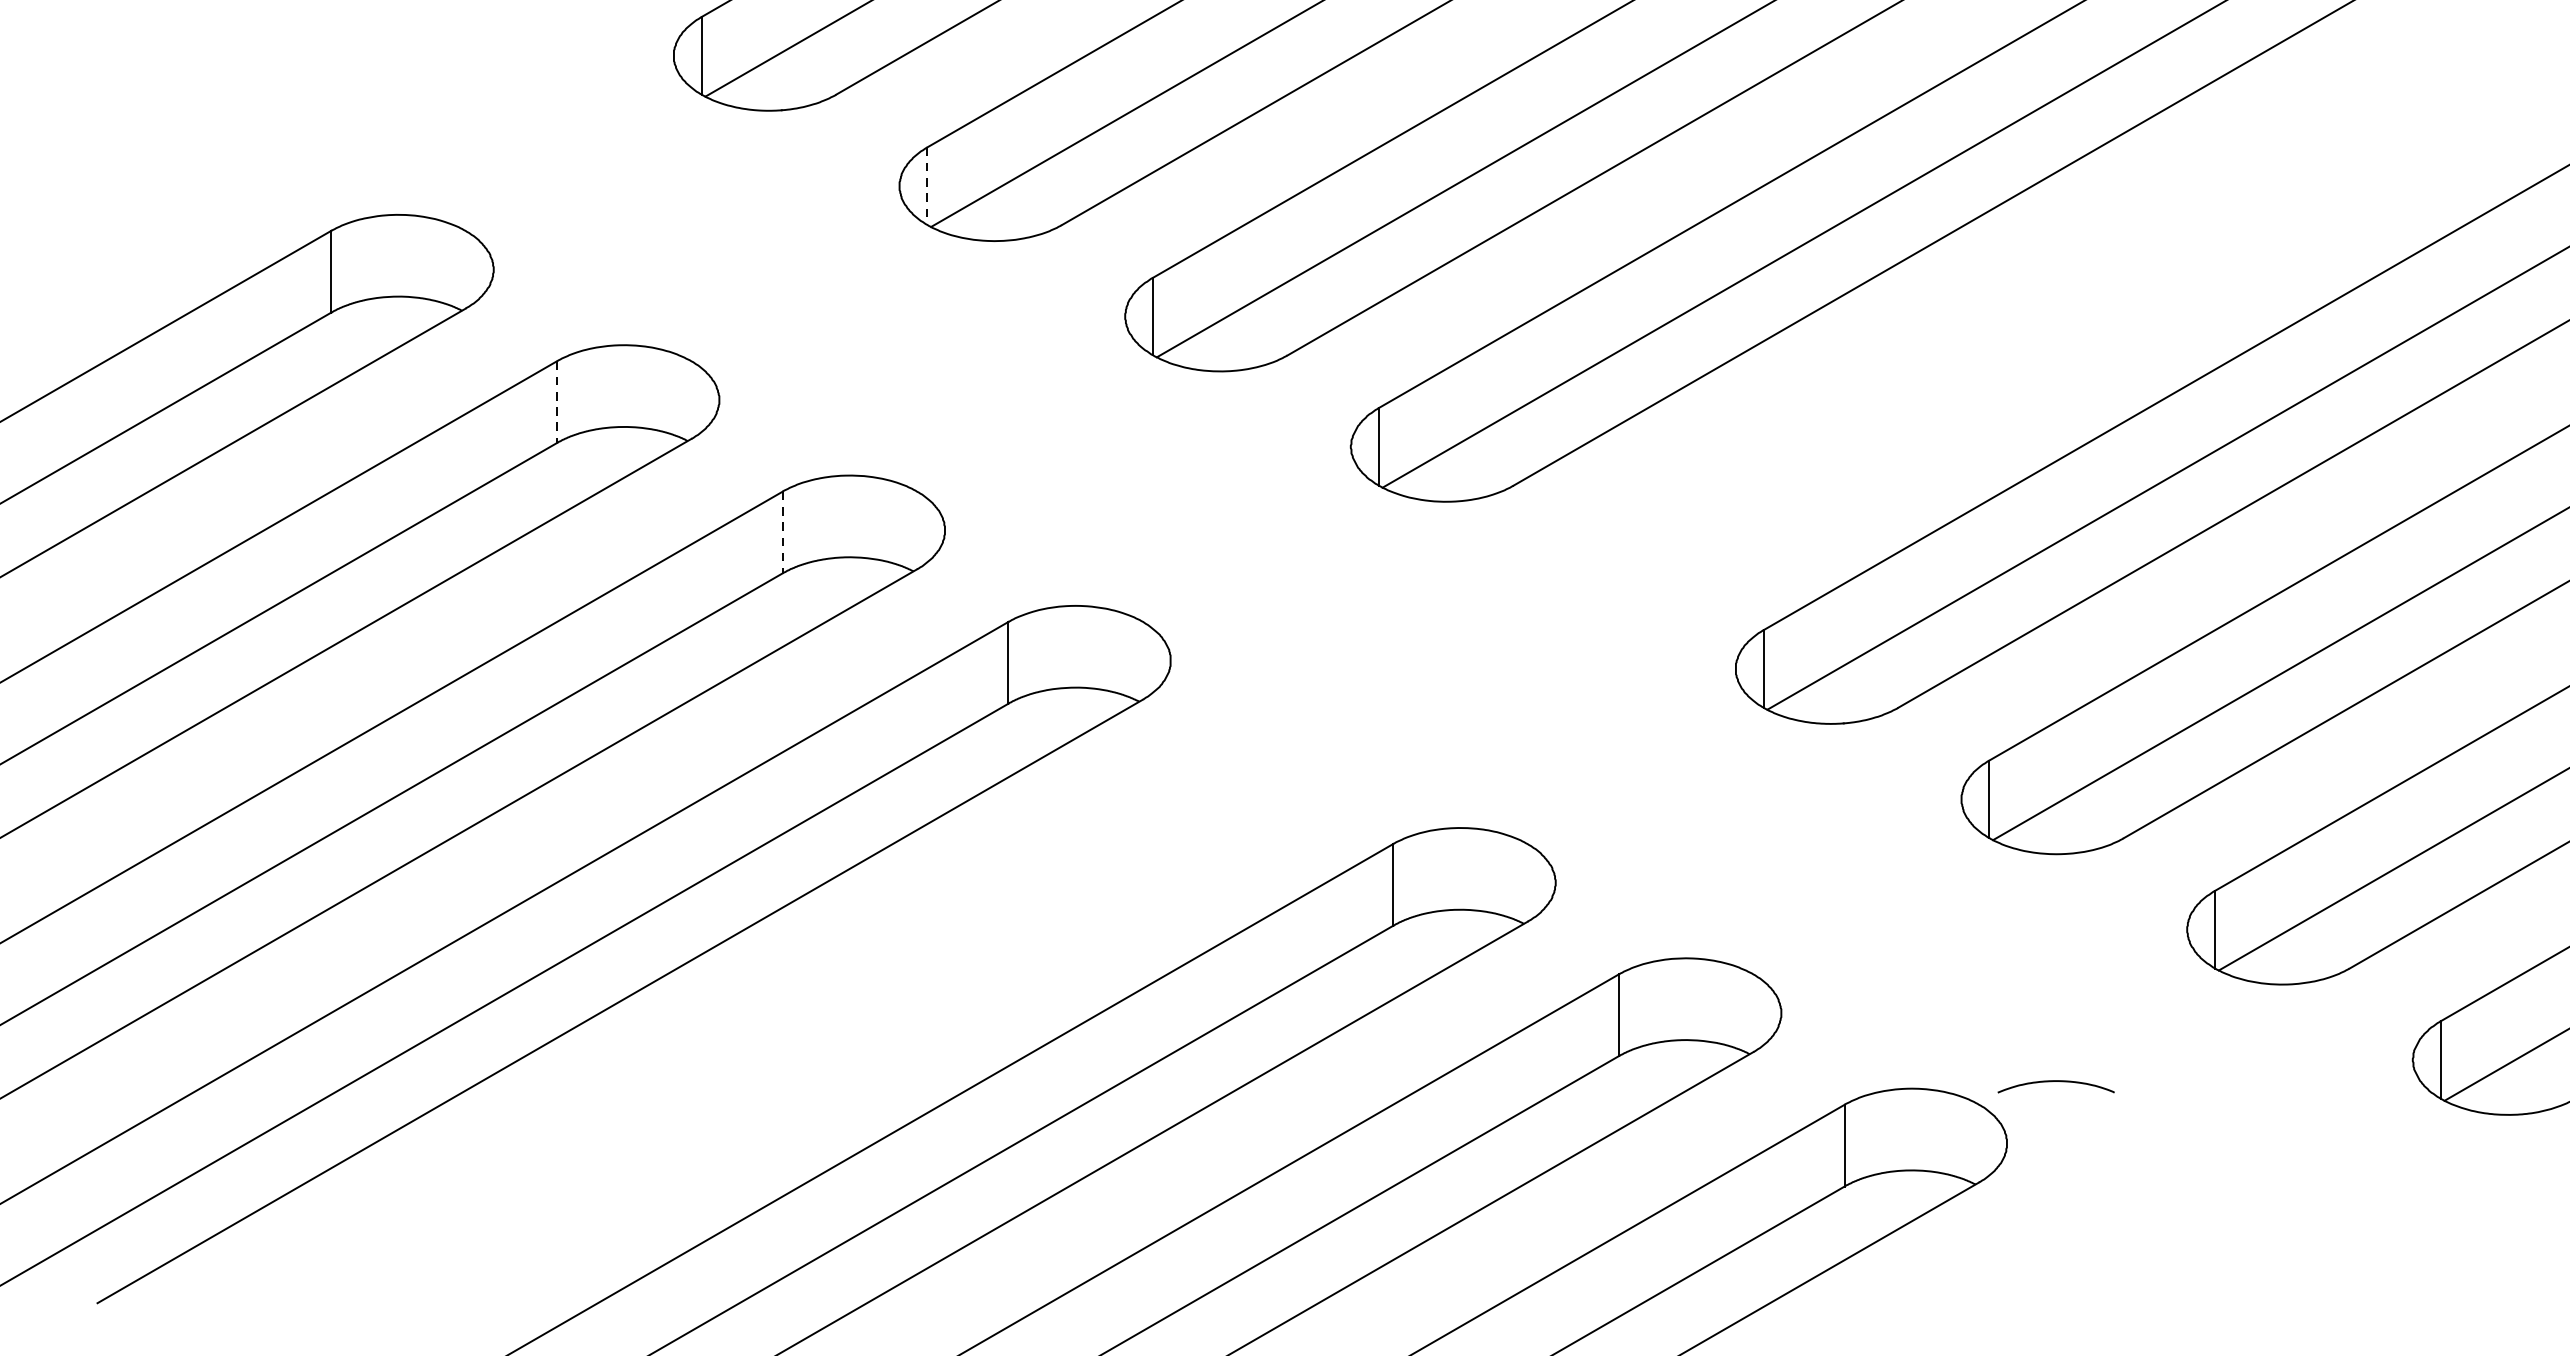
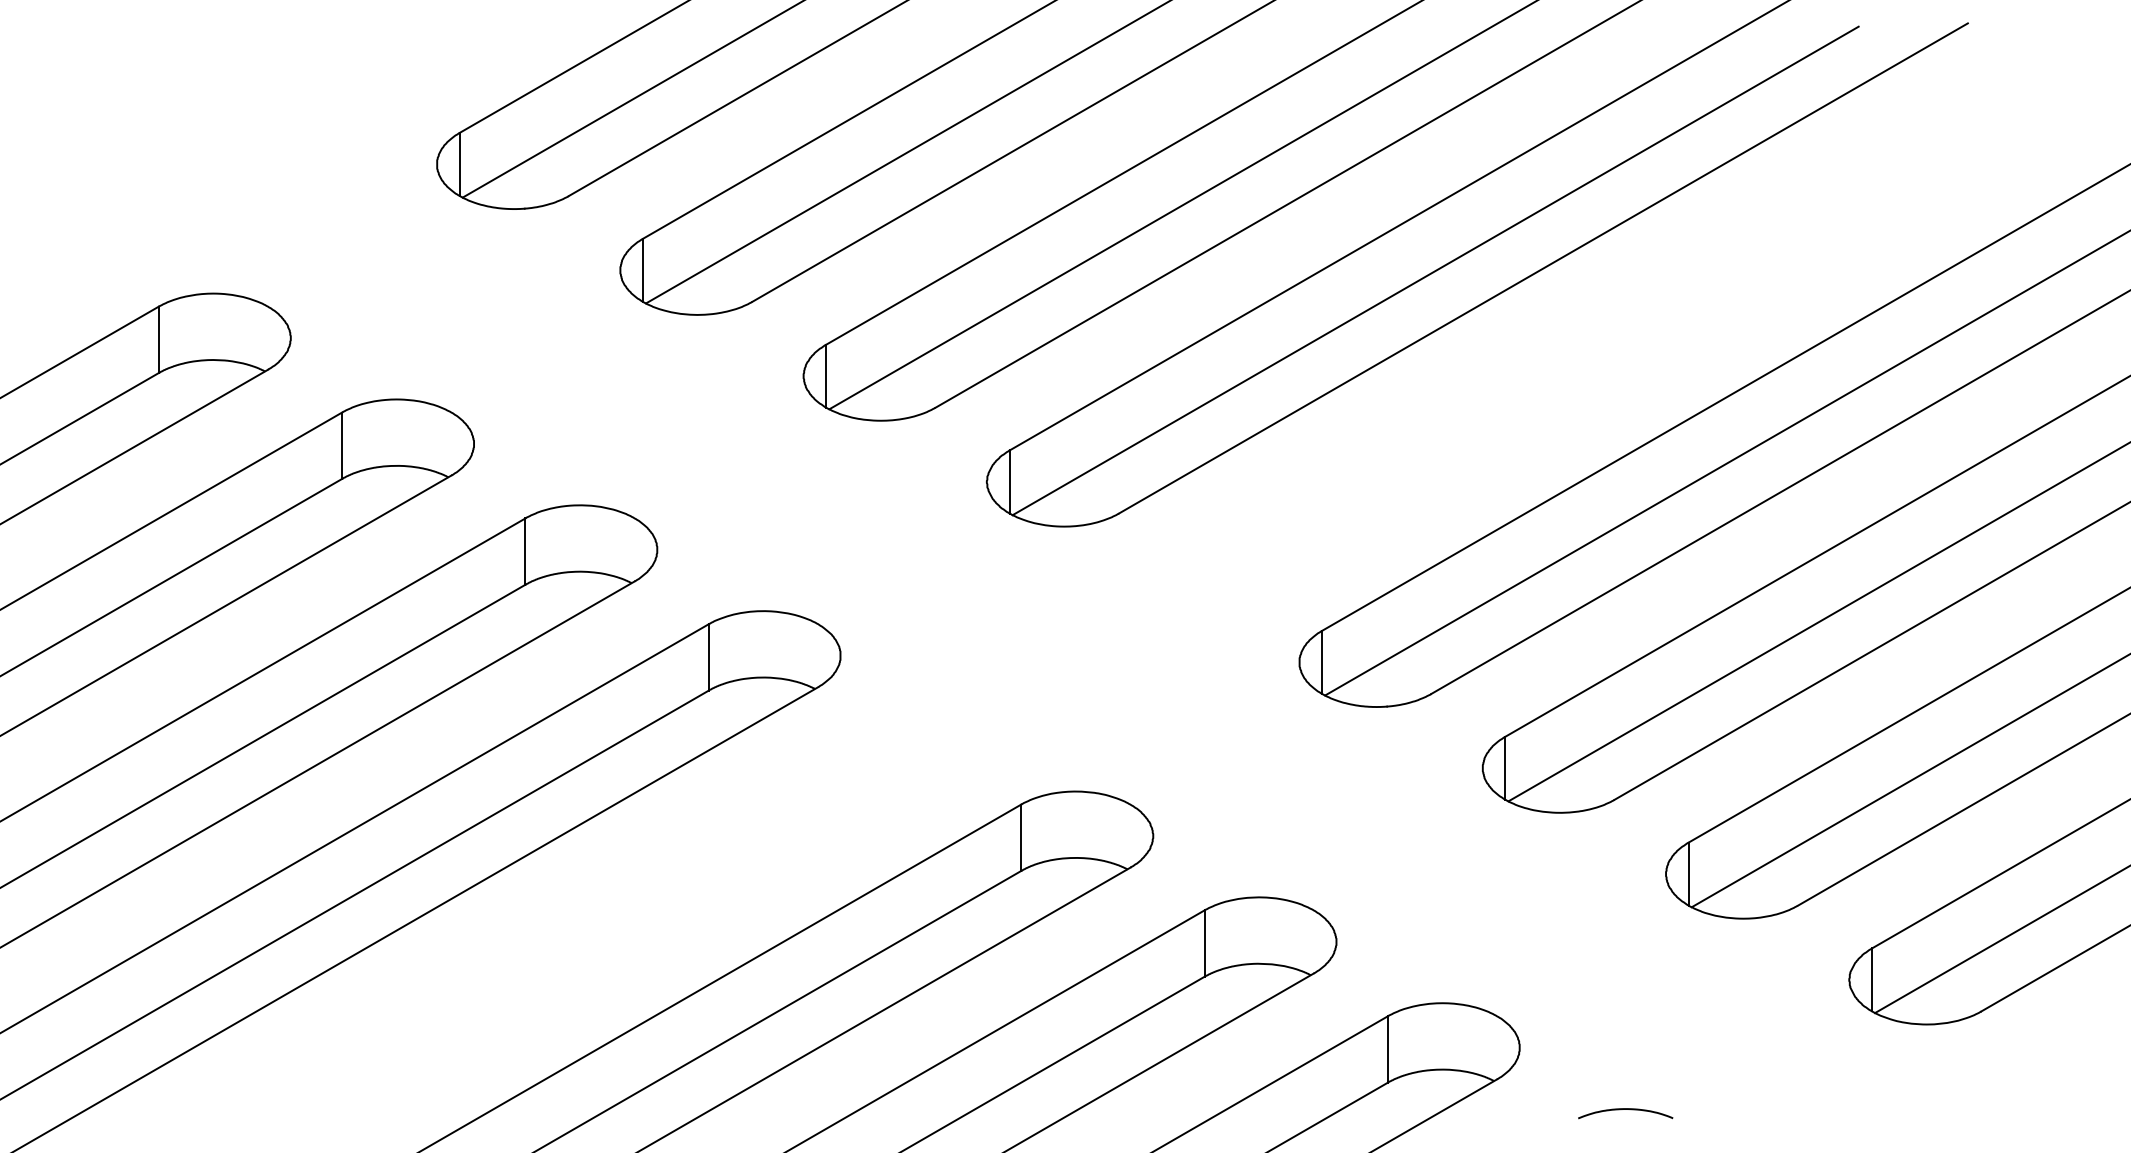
line: (928, 186) -> (643, 270), dashed -> solid
line: (557, 403) -> (342, 446), dashed -> solid
line: (782, 533) -> (525, 552), dashed -> solid
curve: (2055, 1081) -> (1625, 1109), moved

